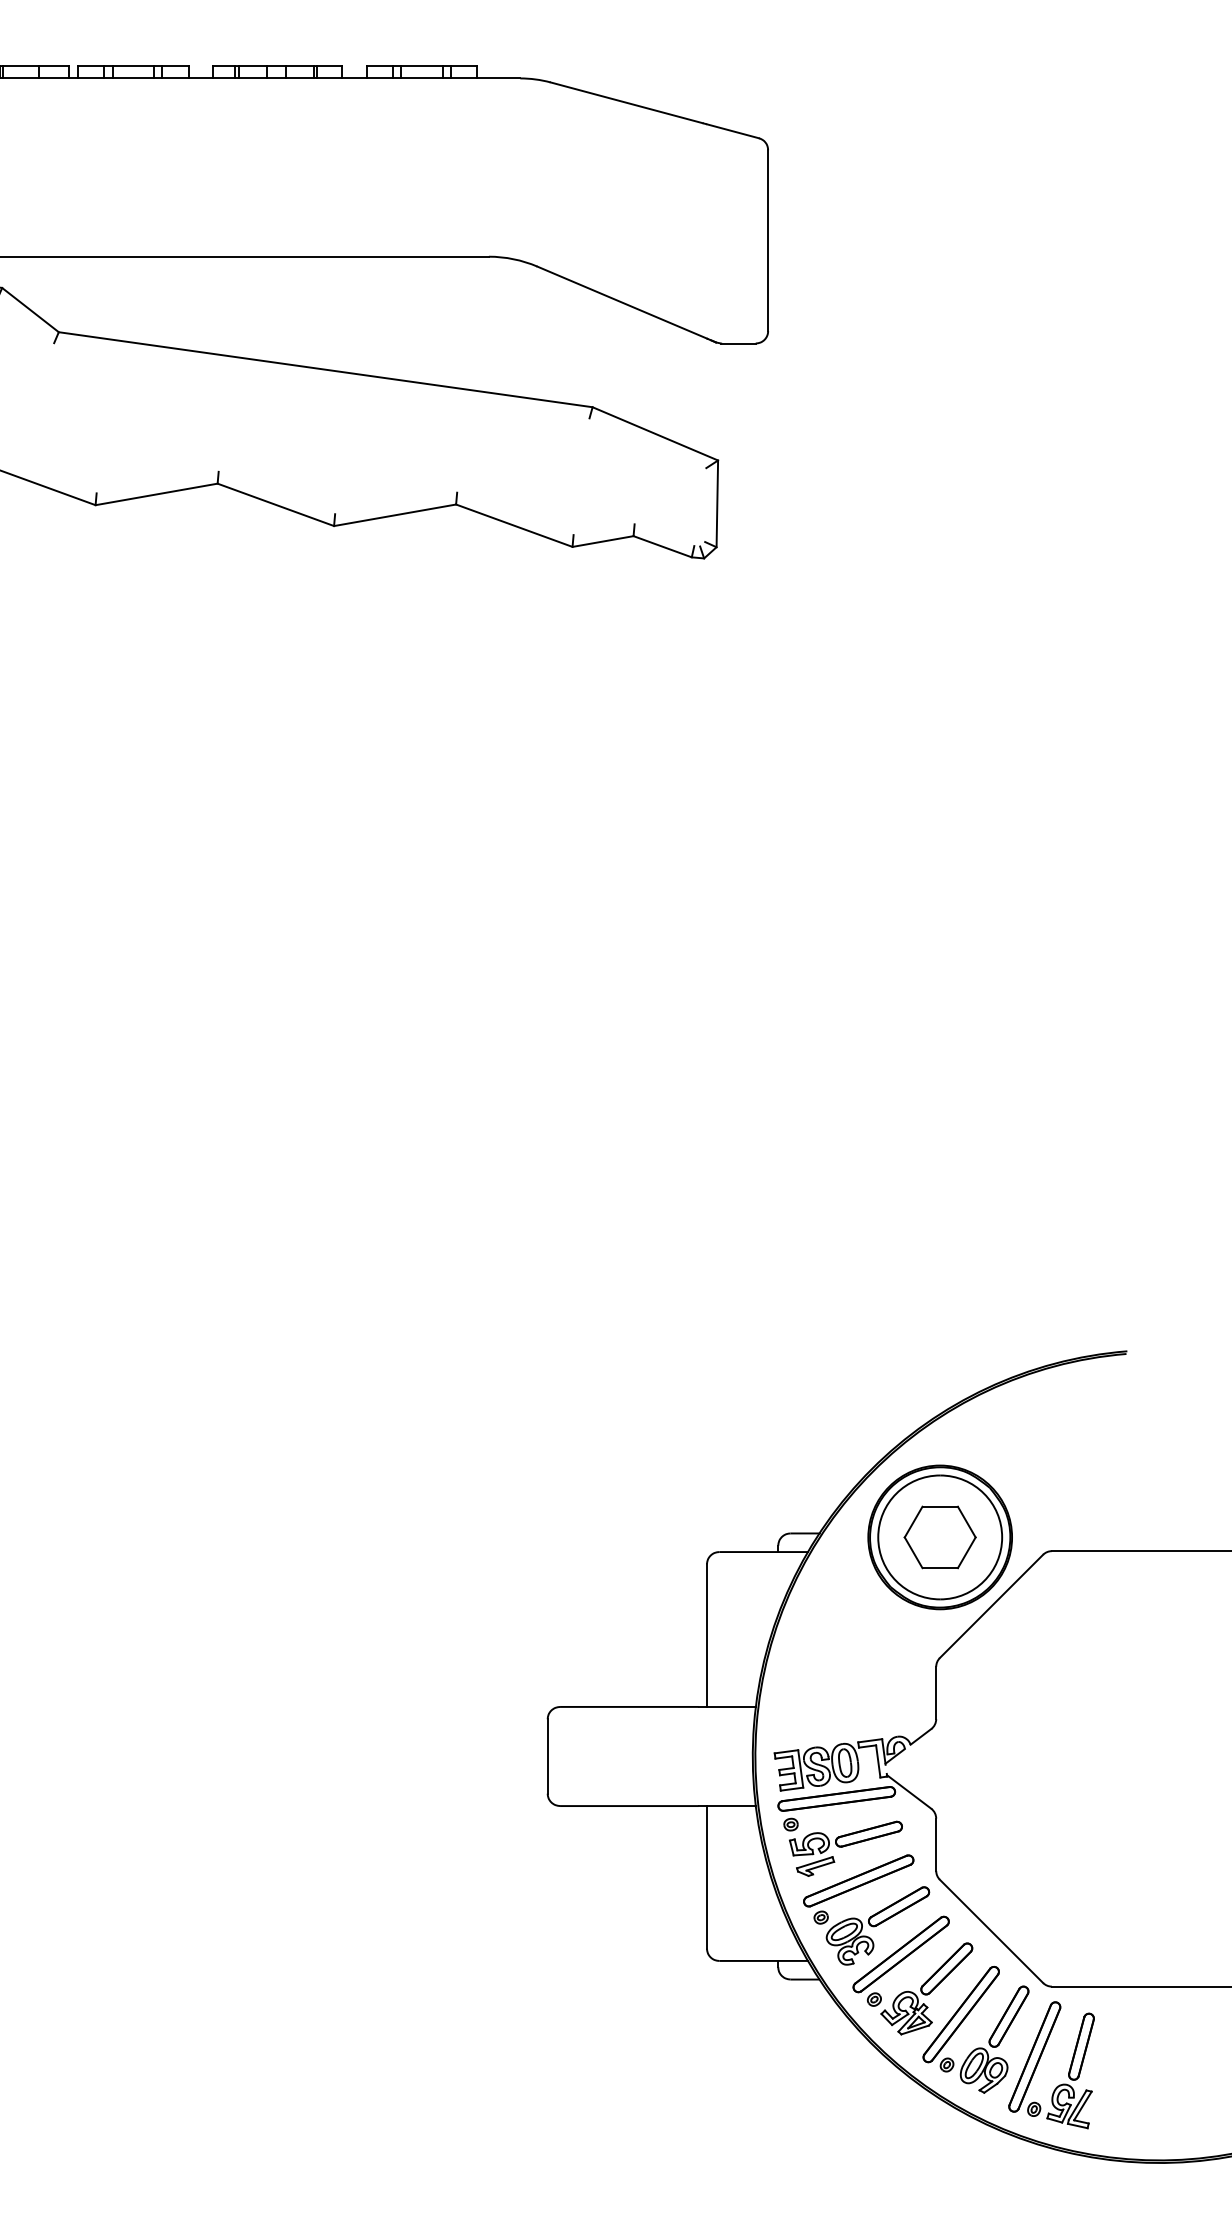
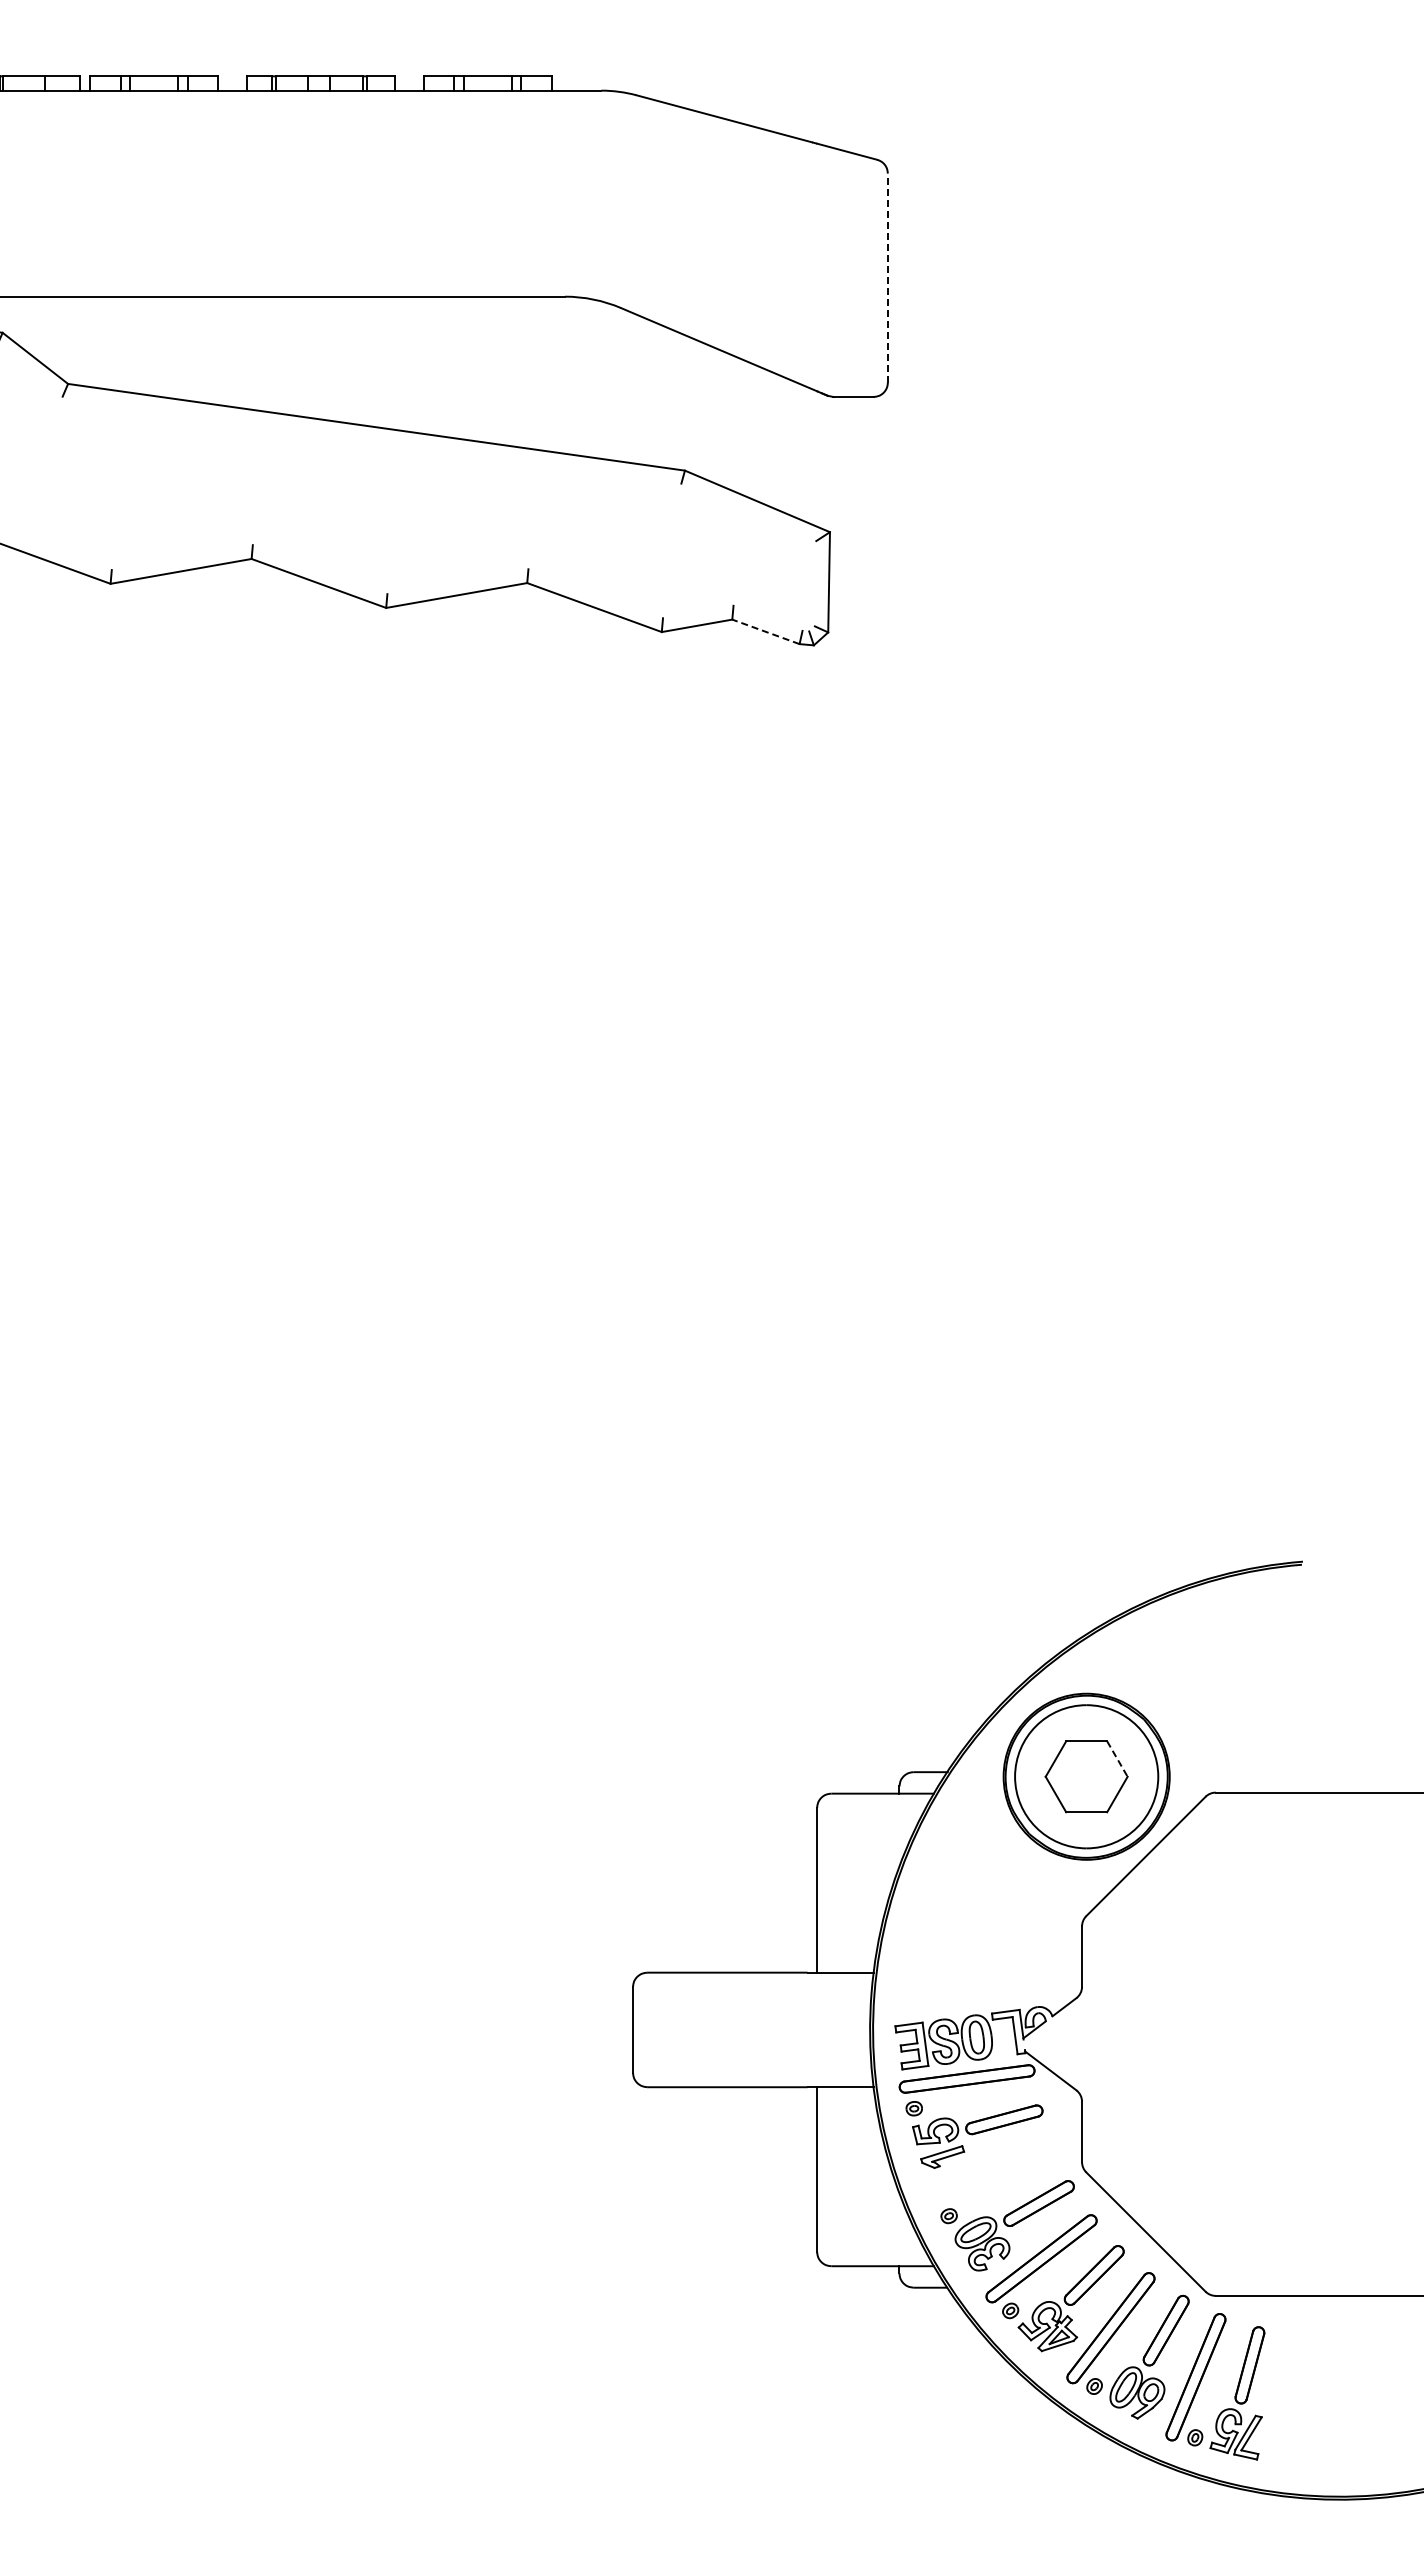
line: (767, 240) -> (887, 278), solid -> dashed
line: (662, 546) -> (765, 631), solid -> dashed
line: (966, 1522) -> (1117, 1759), solid -> dashed
part: (858, 1880) -> (992, 2173), removed

